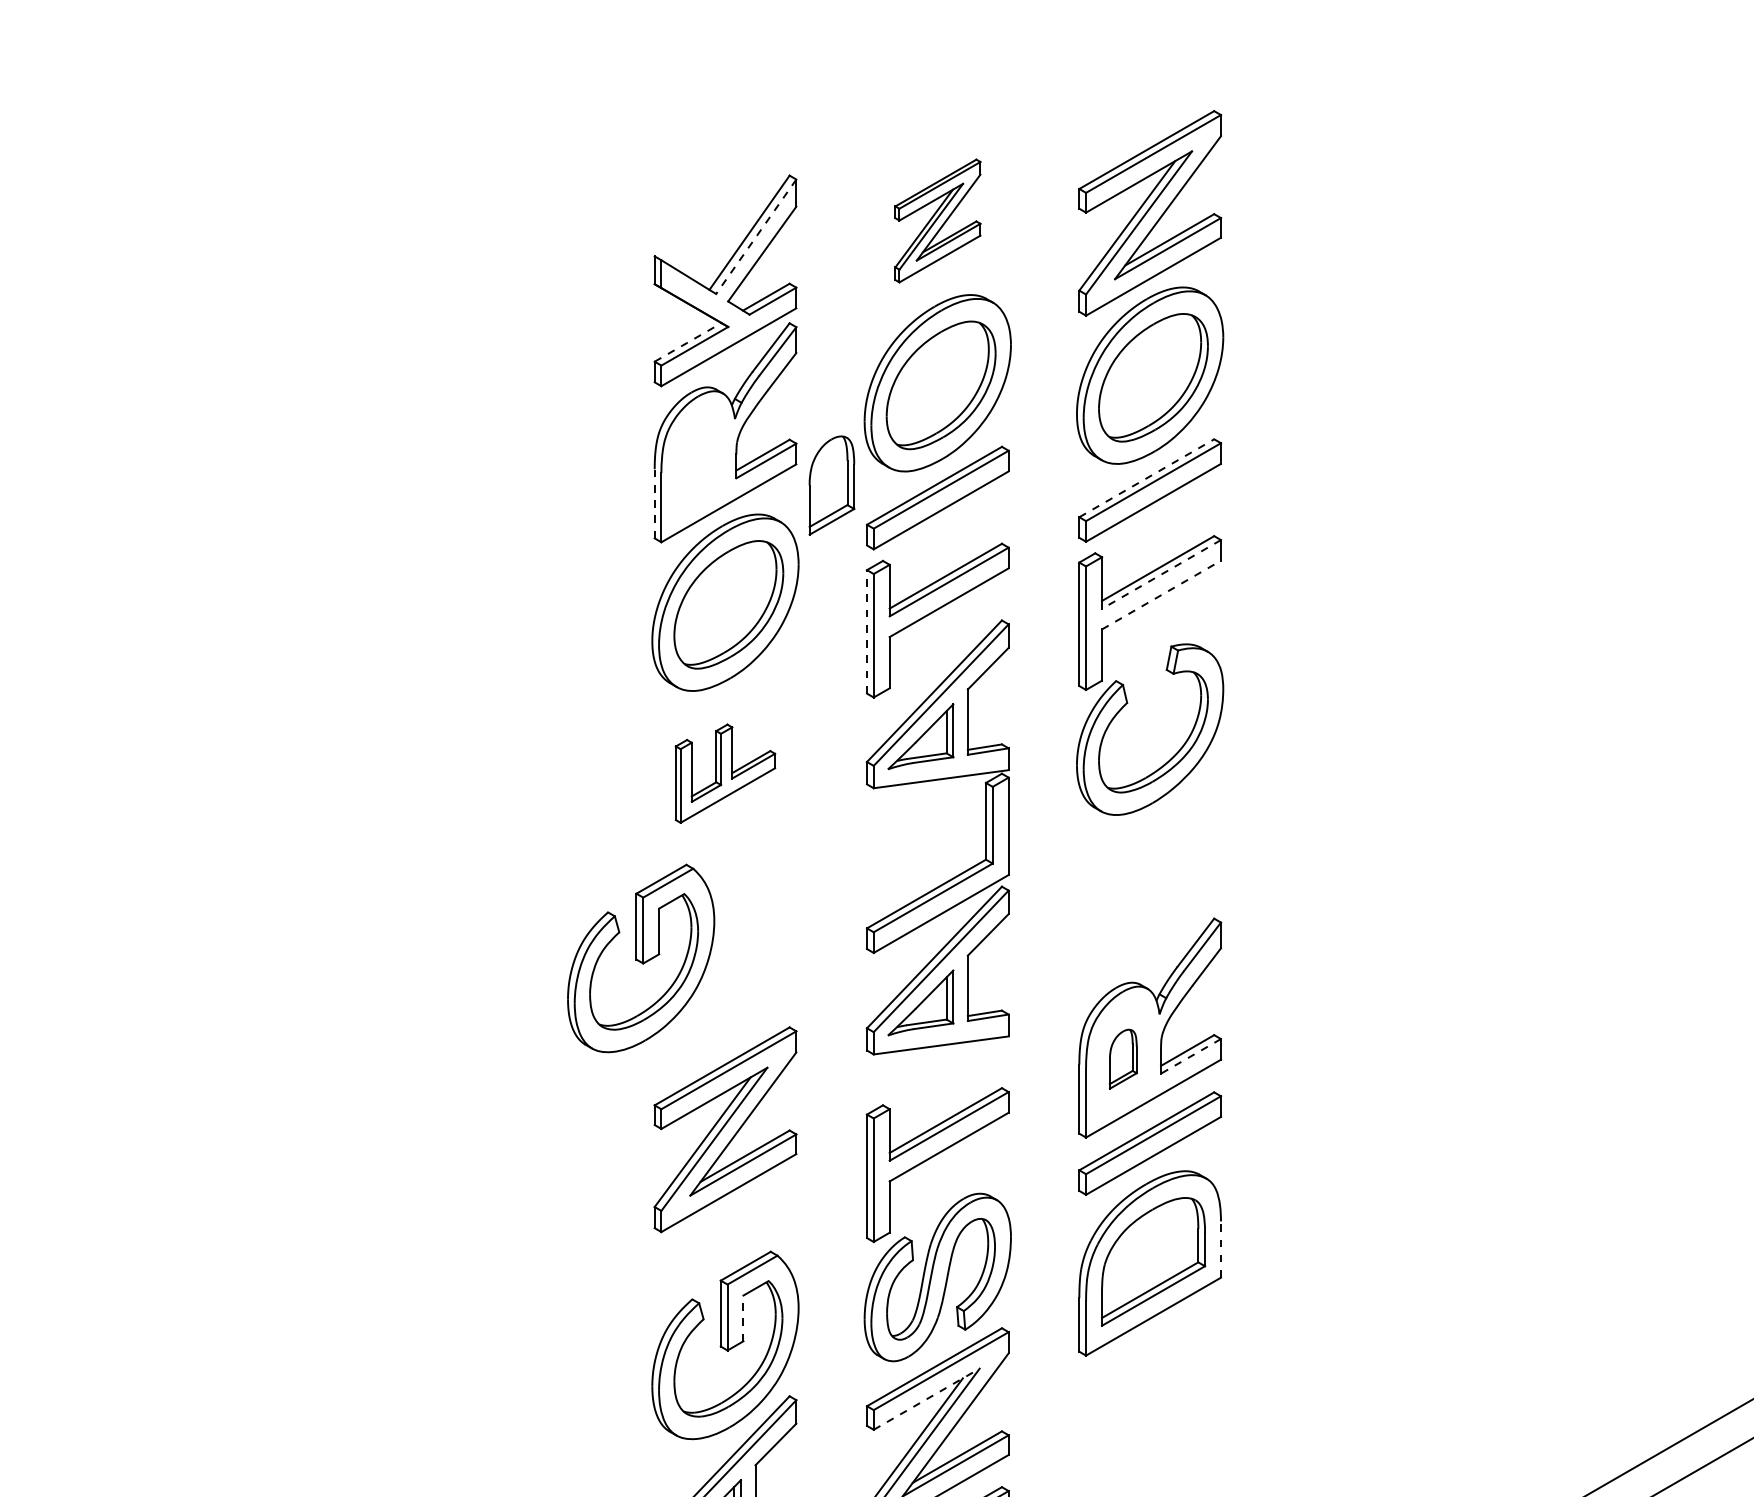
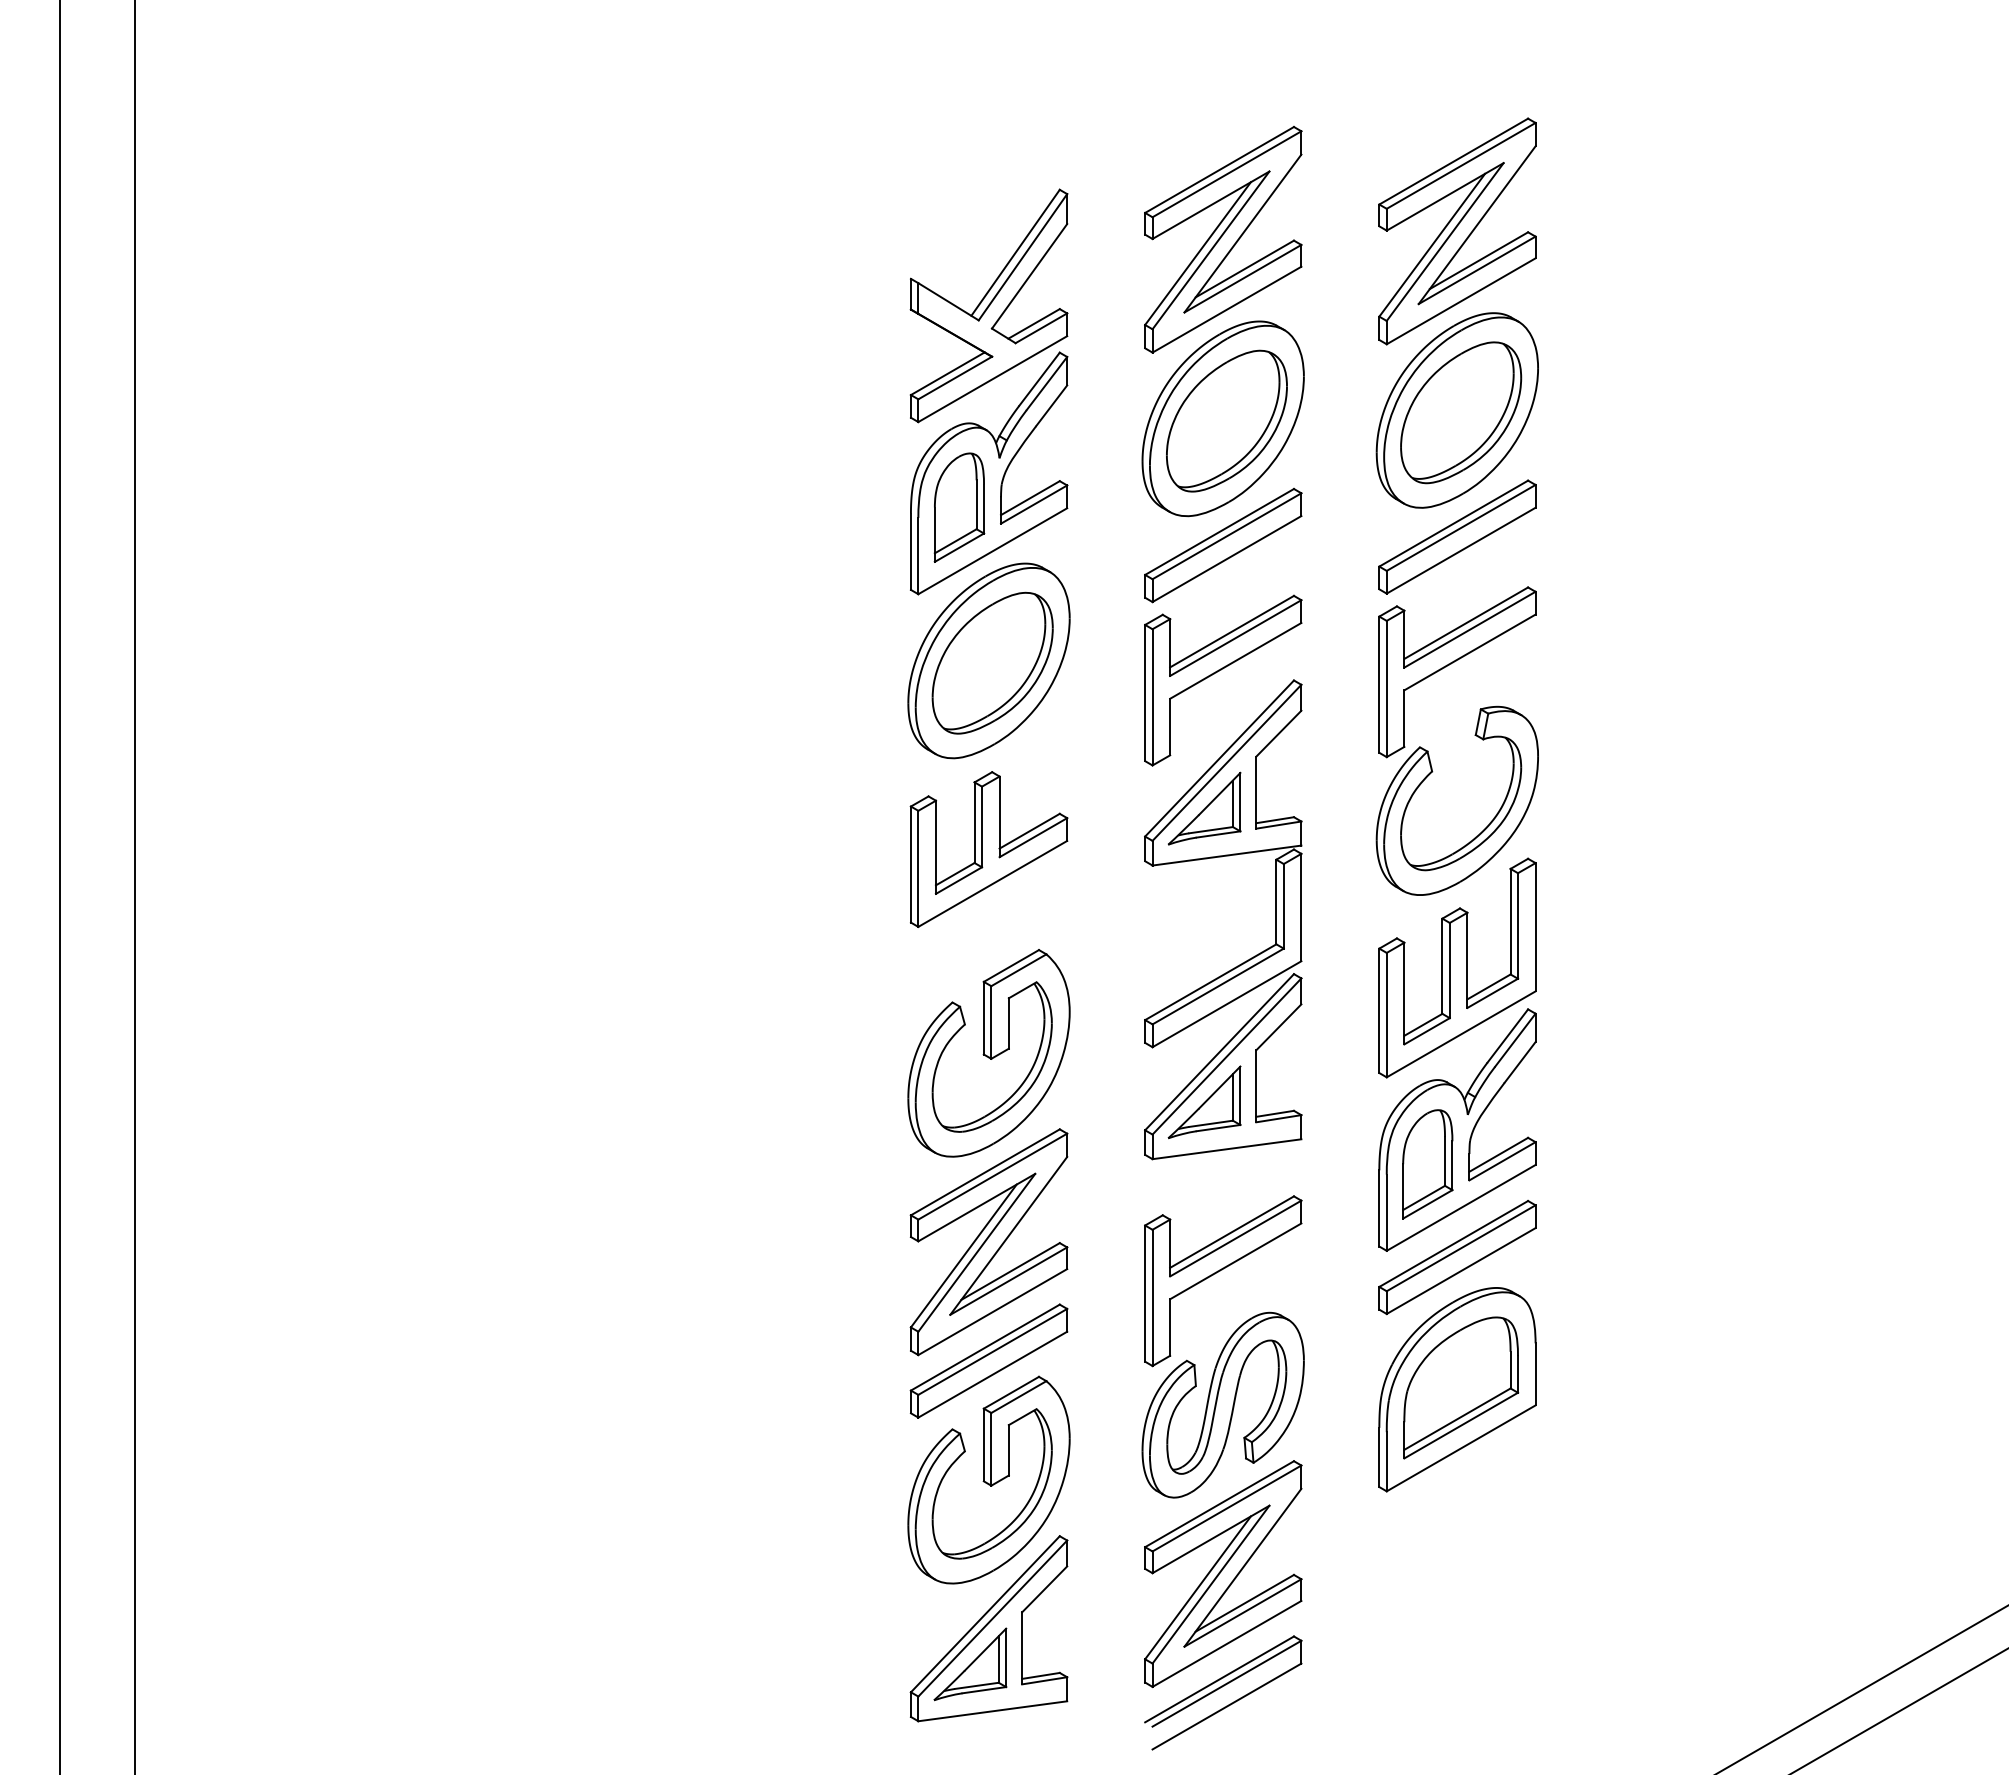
part: (938, 220) -> (1223, 239), size x1.67
line: (755, 237) -> (1022, 257), dashed -> solid
line: (687, 342) -> (947, 373), dashed -> solid
line: (1146, 478) -> (1453, 523), dashed -> solid
part: (831, 485) -> (959, 507), moved
line: (654, 503) -> (910, 551), dashed -> solid
line: (1161, 574) -> (1469, 629), dashed -> solid
line: (1161, 595) -> (1469, 652), dashed -> solid
line: (867, 631) -> (1145, 692), dashed -> solid
part: (725, 773) -> (988, 849), size x1.43
part: (1150, 880) -> (1457, 967), added
part: (640, 958) -> (988, 1053), moved
line: (1191, 1056) -> (1502, 1161), dashed -> solid
part: (1123, 1059) -> (1427, 1164), size x1.67
part: (725, 1236) -> (988, 1360), added
line: (1220, 1248) -> (1535, 1373), dashed -> solid
line: (743, 1317) -> (1008, 1449), dashed -> solid
line: (927, 1399) -> (1211, 1539), dashed -> solid

